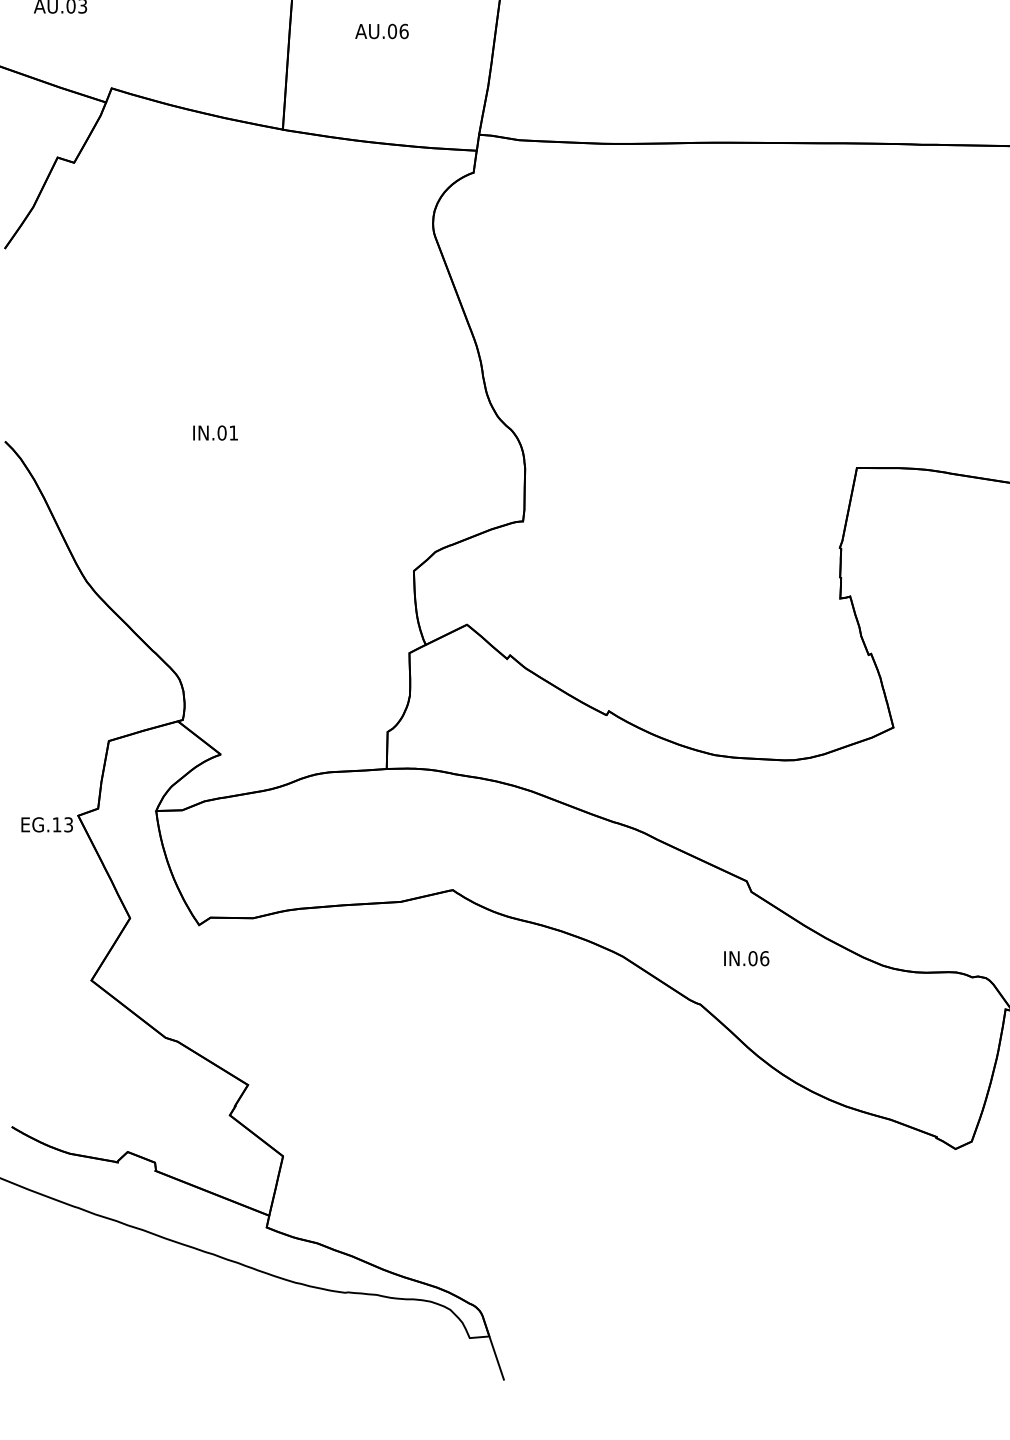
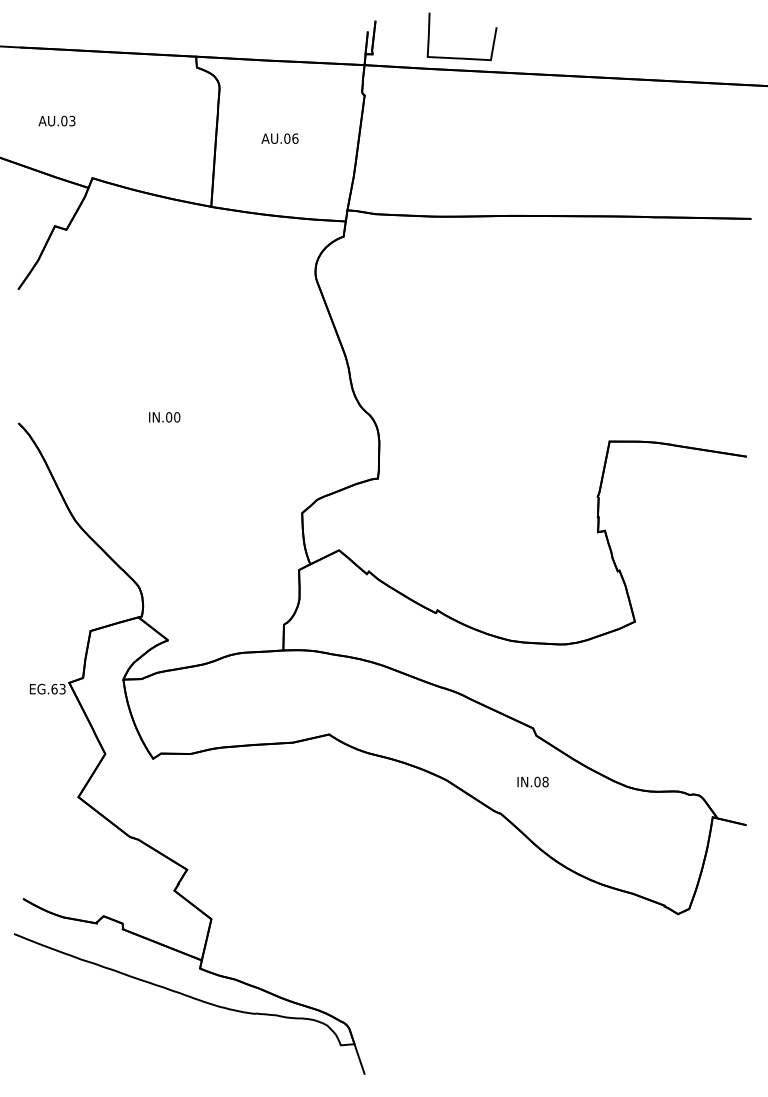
text: (234, 433) -> (177, 417), IN.01 -> IN.00
text: (56, 823) -> (54, 688), EG.13 -> EG.63
text: (764, 957) -> (545, 781), IN.06 -> IN.08

